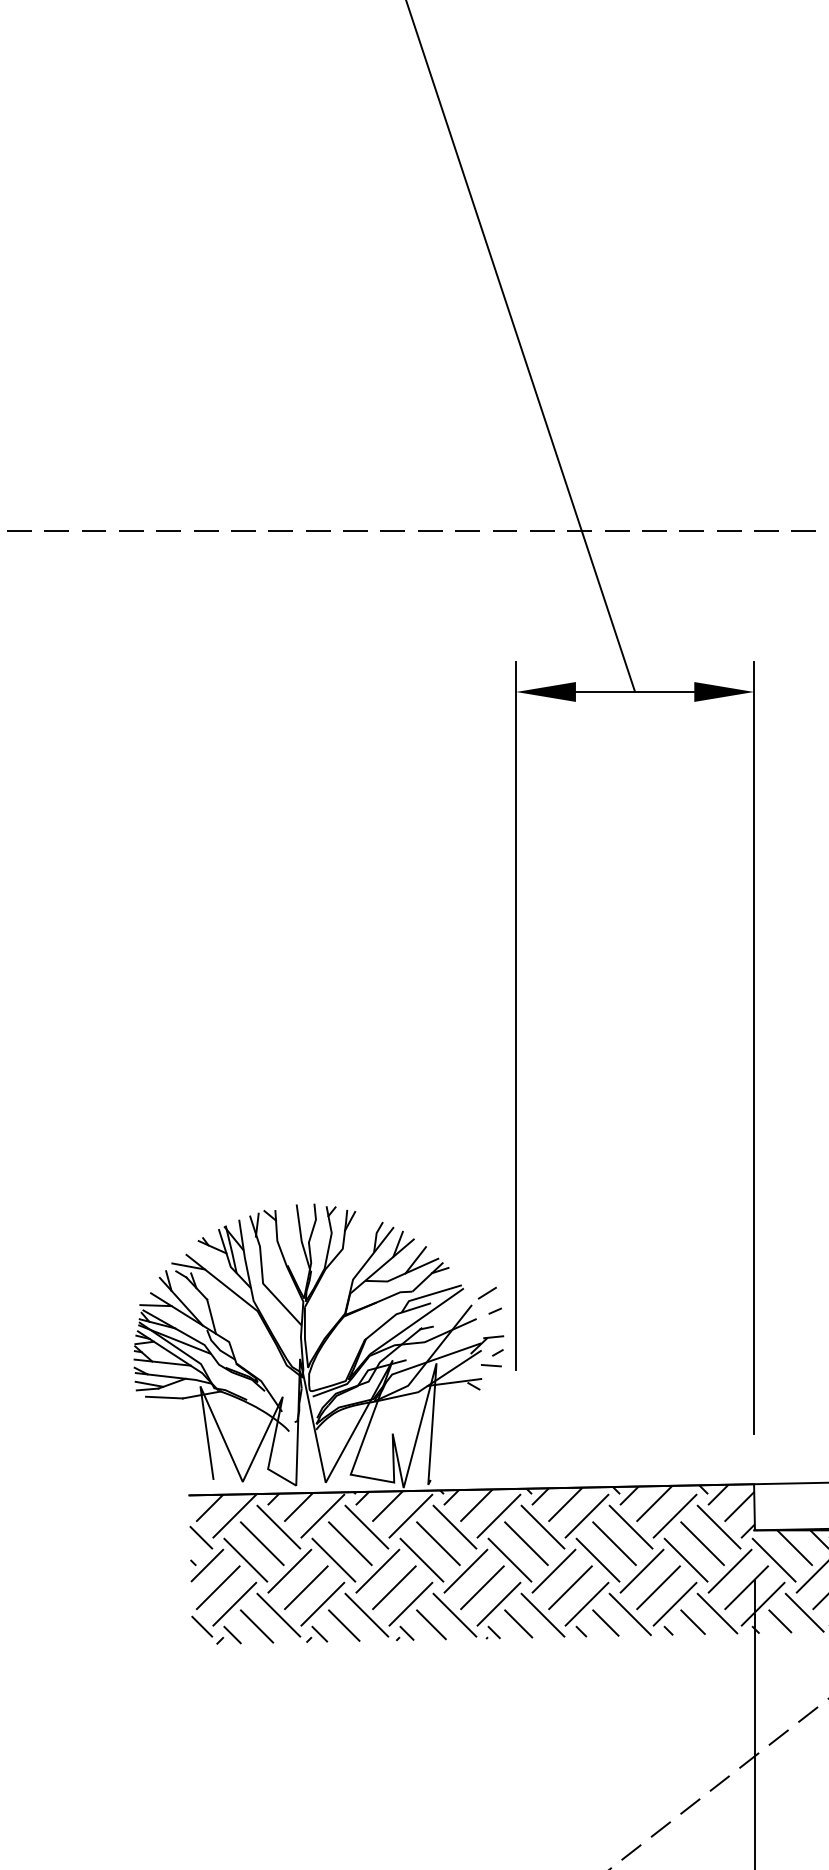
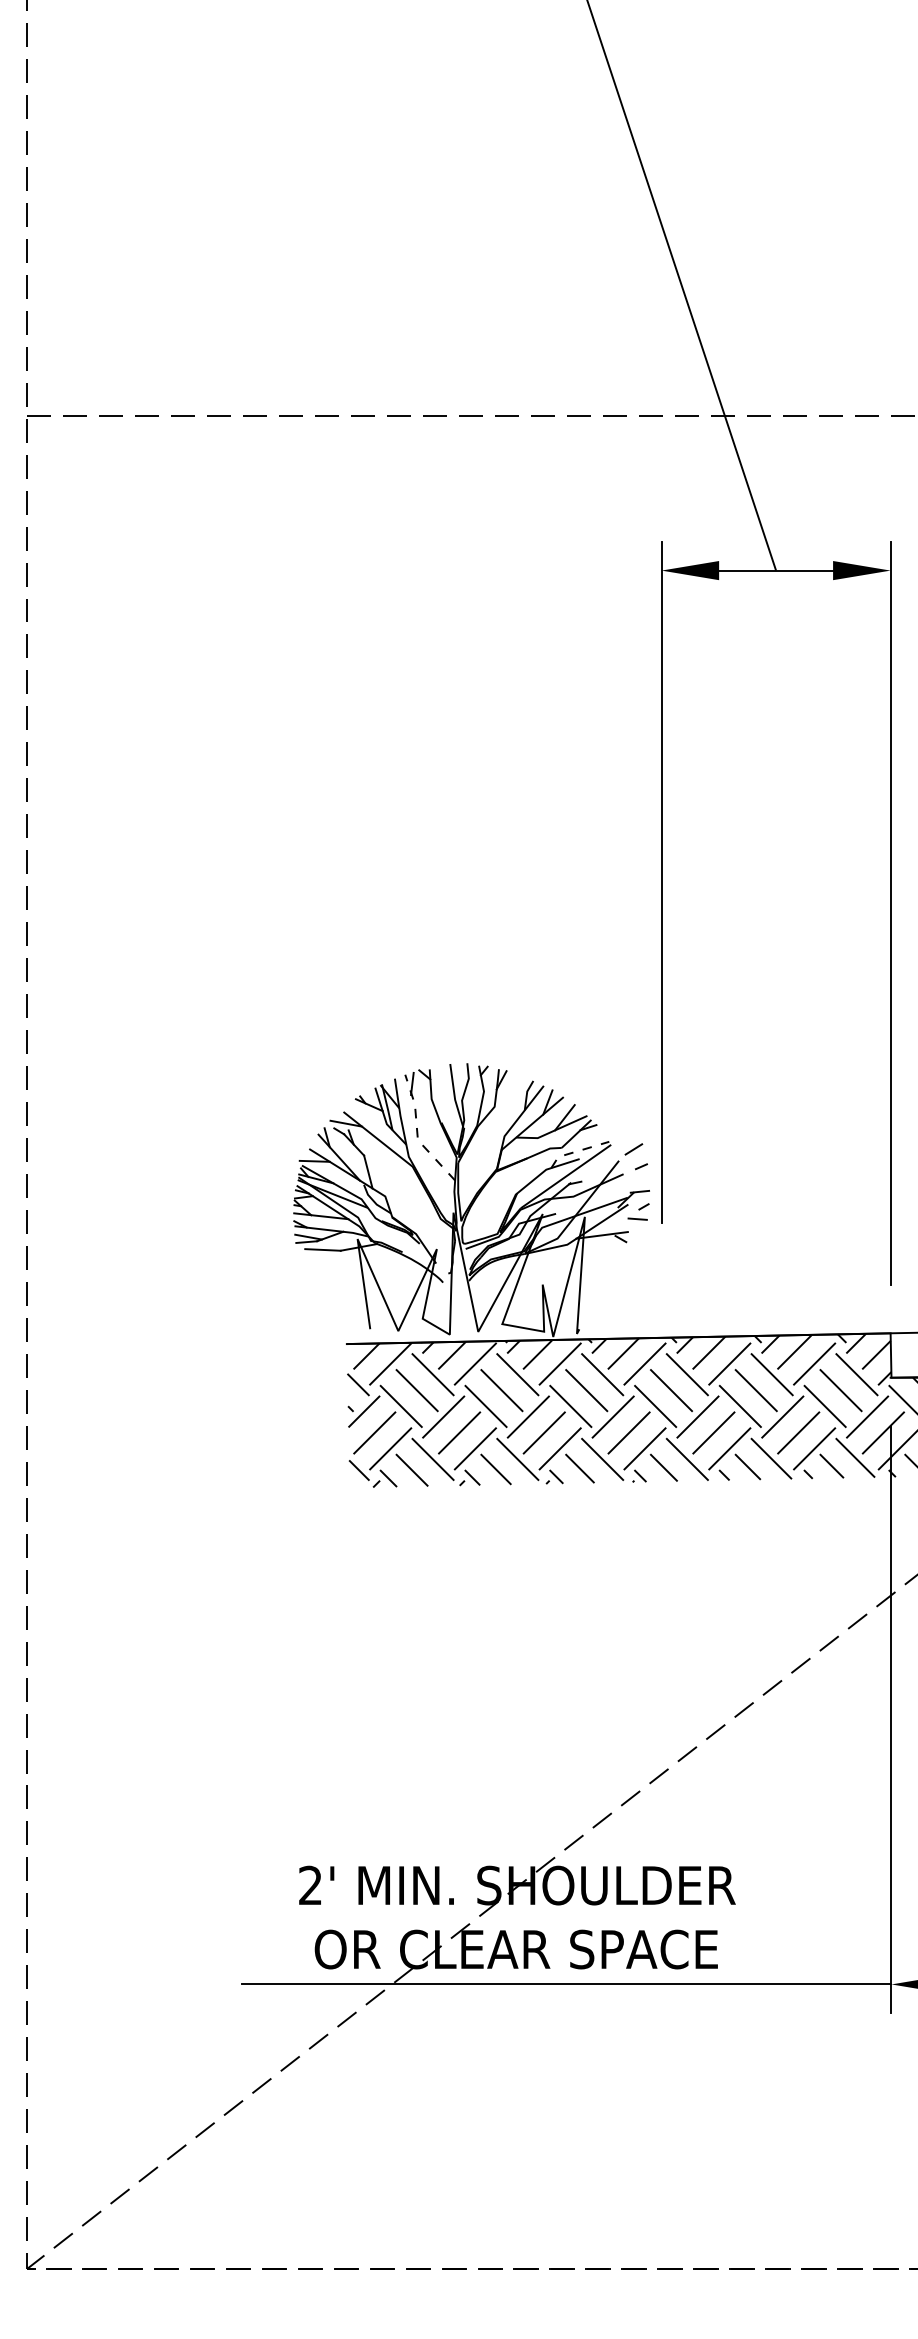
line: (262, 1276) -> (417, 1133), solid -> dashed
line: (428, 1295) -> (577, 1151), solid -> dashed

